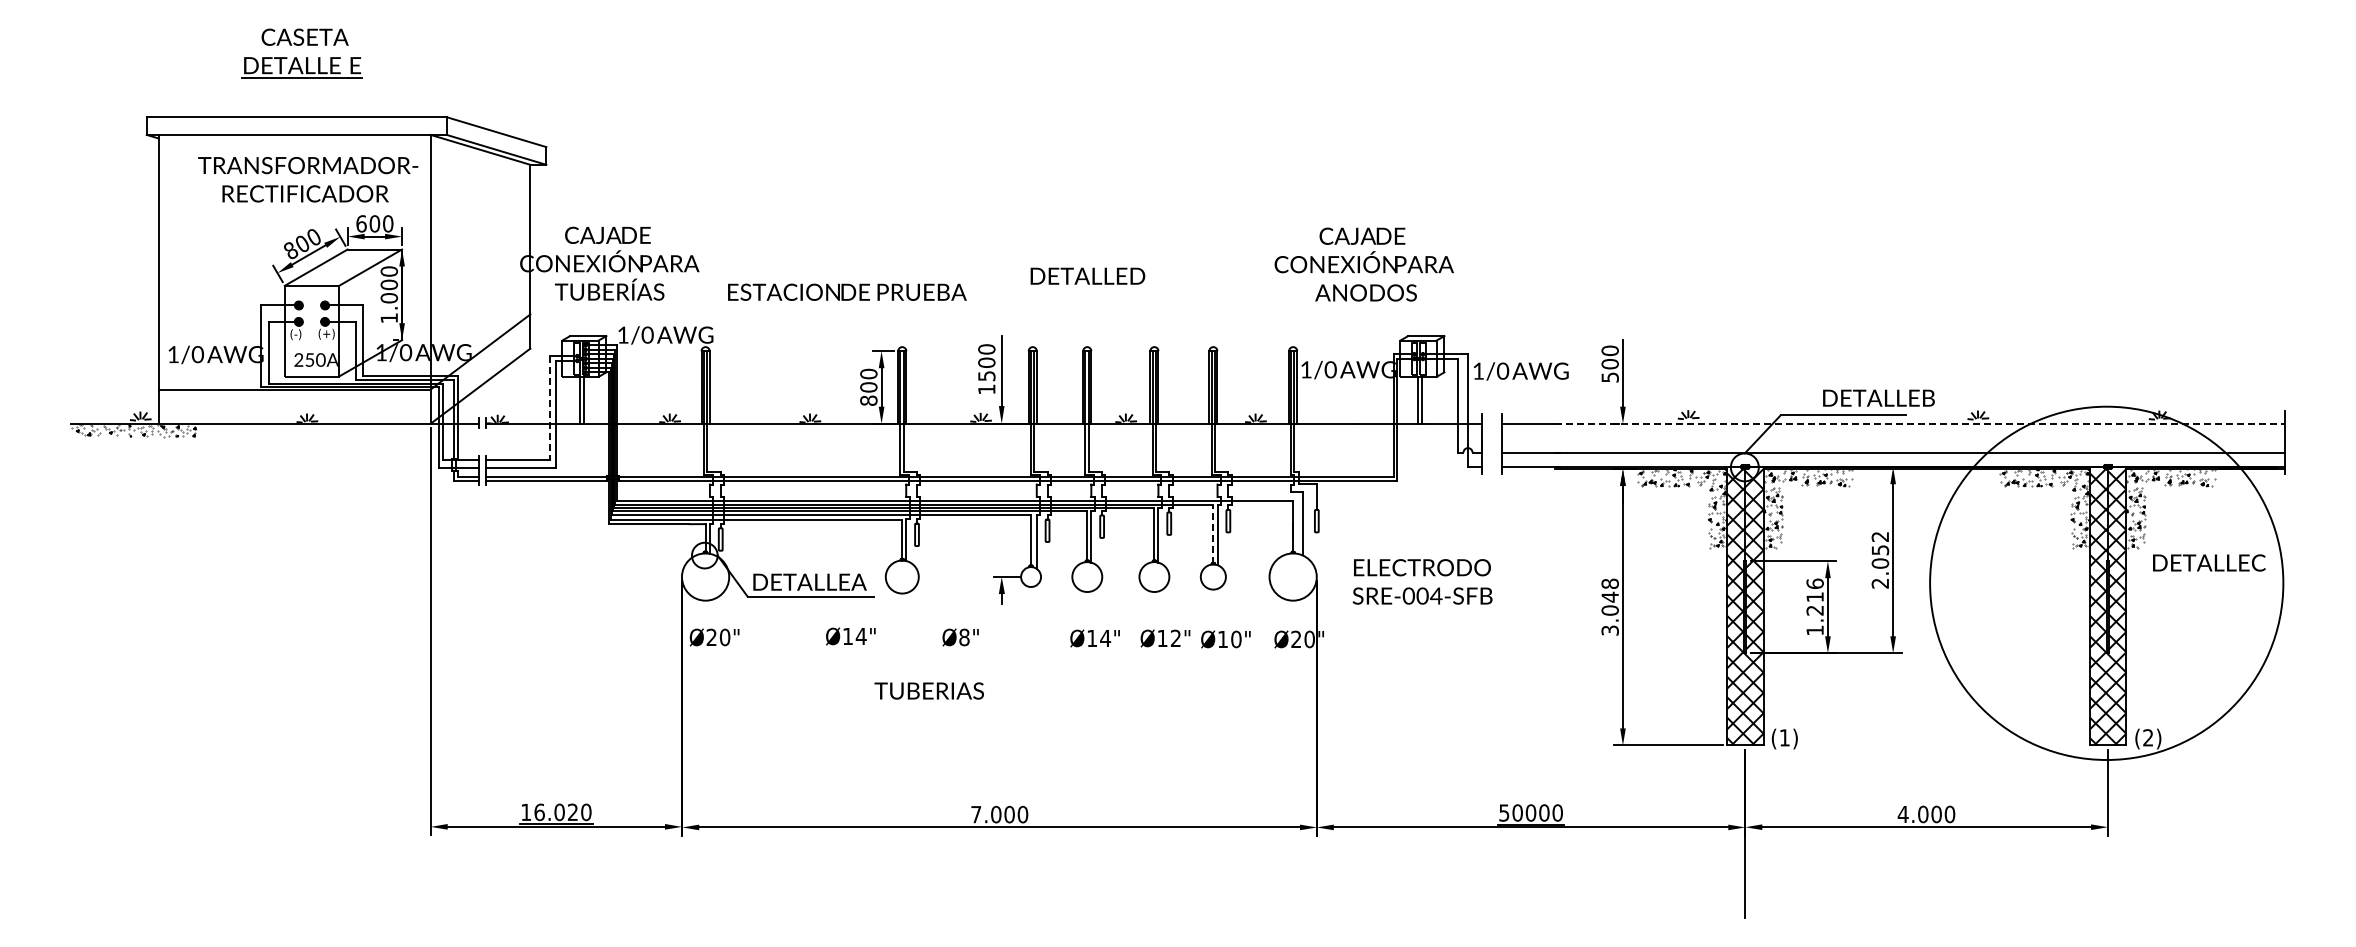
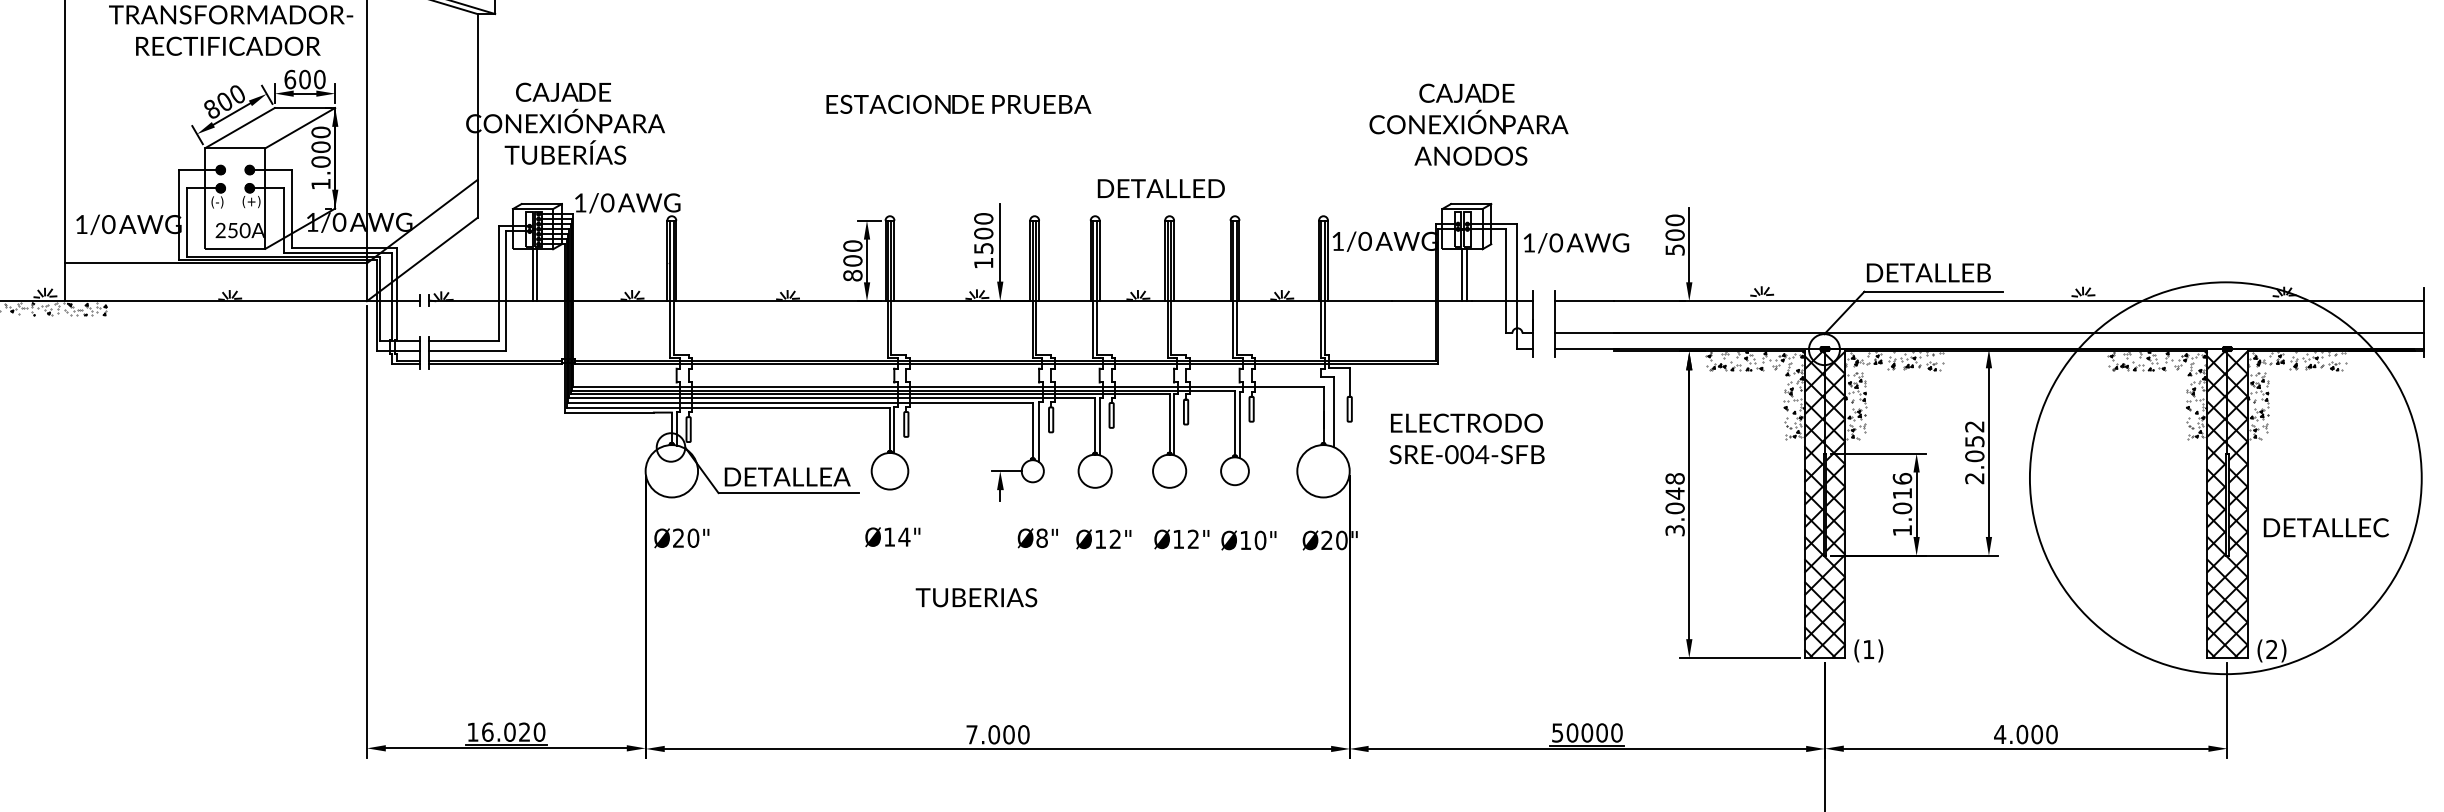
text: (1363, 264) -> (1468, 124), moved
text: (1087, 275) -> (1160, 187), moved
text: (847, 291) -> (958, 103), moved
text: (1878, 397) -> (1928, 272), moved
line: (549, 408) -> (498, 284), dashed -> solid
line: (1920, 423) -> (2019, 300), dashed -> solid
line: (1213, 534) -> (1235, 424), dashed -> solid
text: (2209, 562) -> (2326, 527), moved
text: (1422, 581) -> (1466, 438), moved
text: (1814, 610) -> (1901, 508), 1.216 -> 1.016
text: (850, 636) -> (892, 537), moved
text: (960, 637) -> (1037, 538), moved
text: (1105, 637) -> (1115, 538), Ø14" -> Ø12"
text: (928, 690) -> (975, 597), moved

